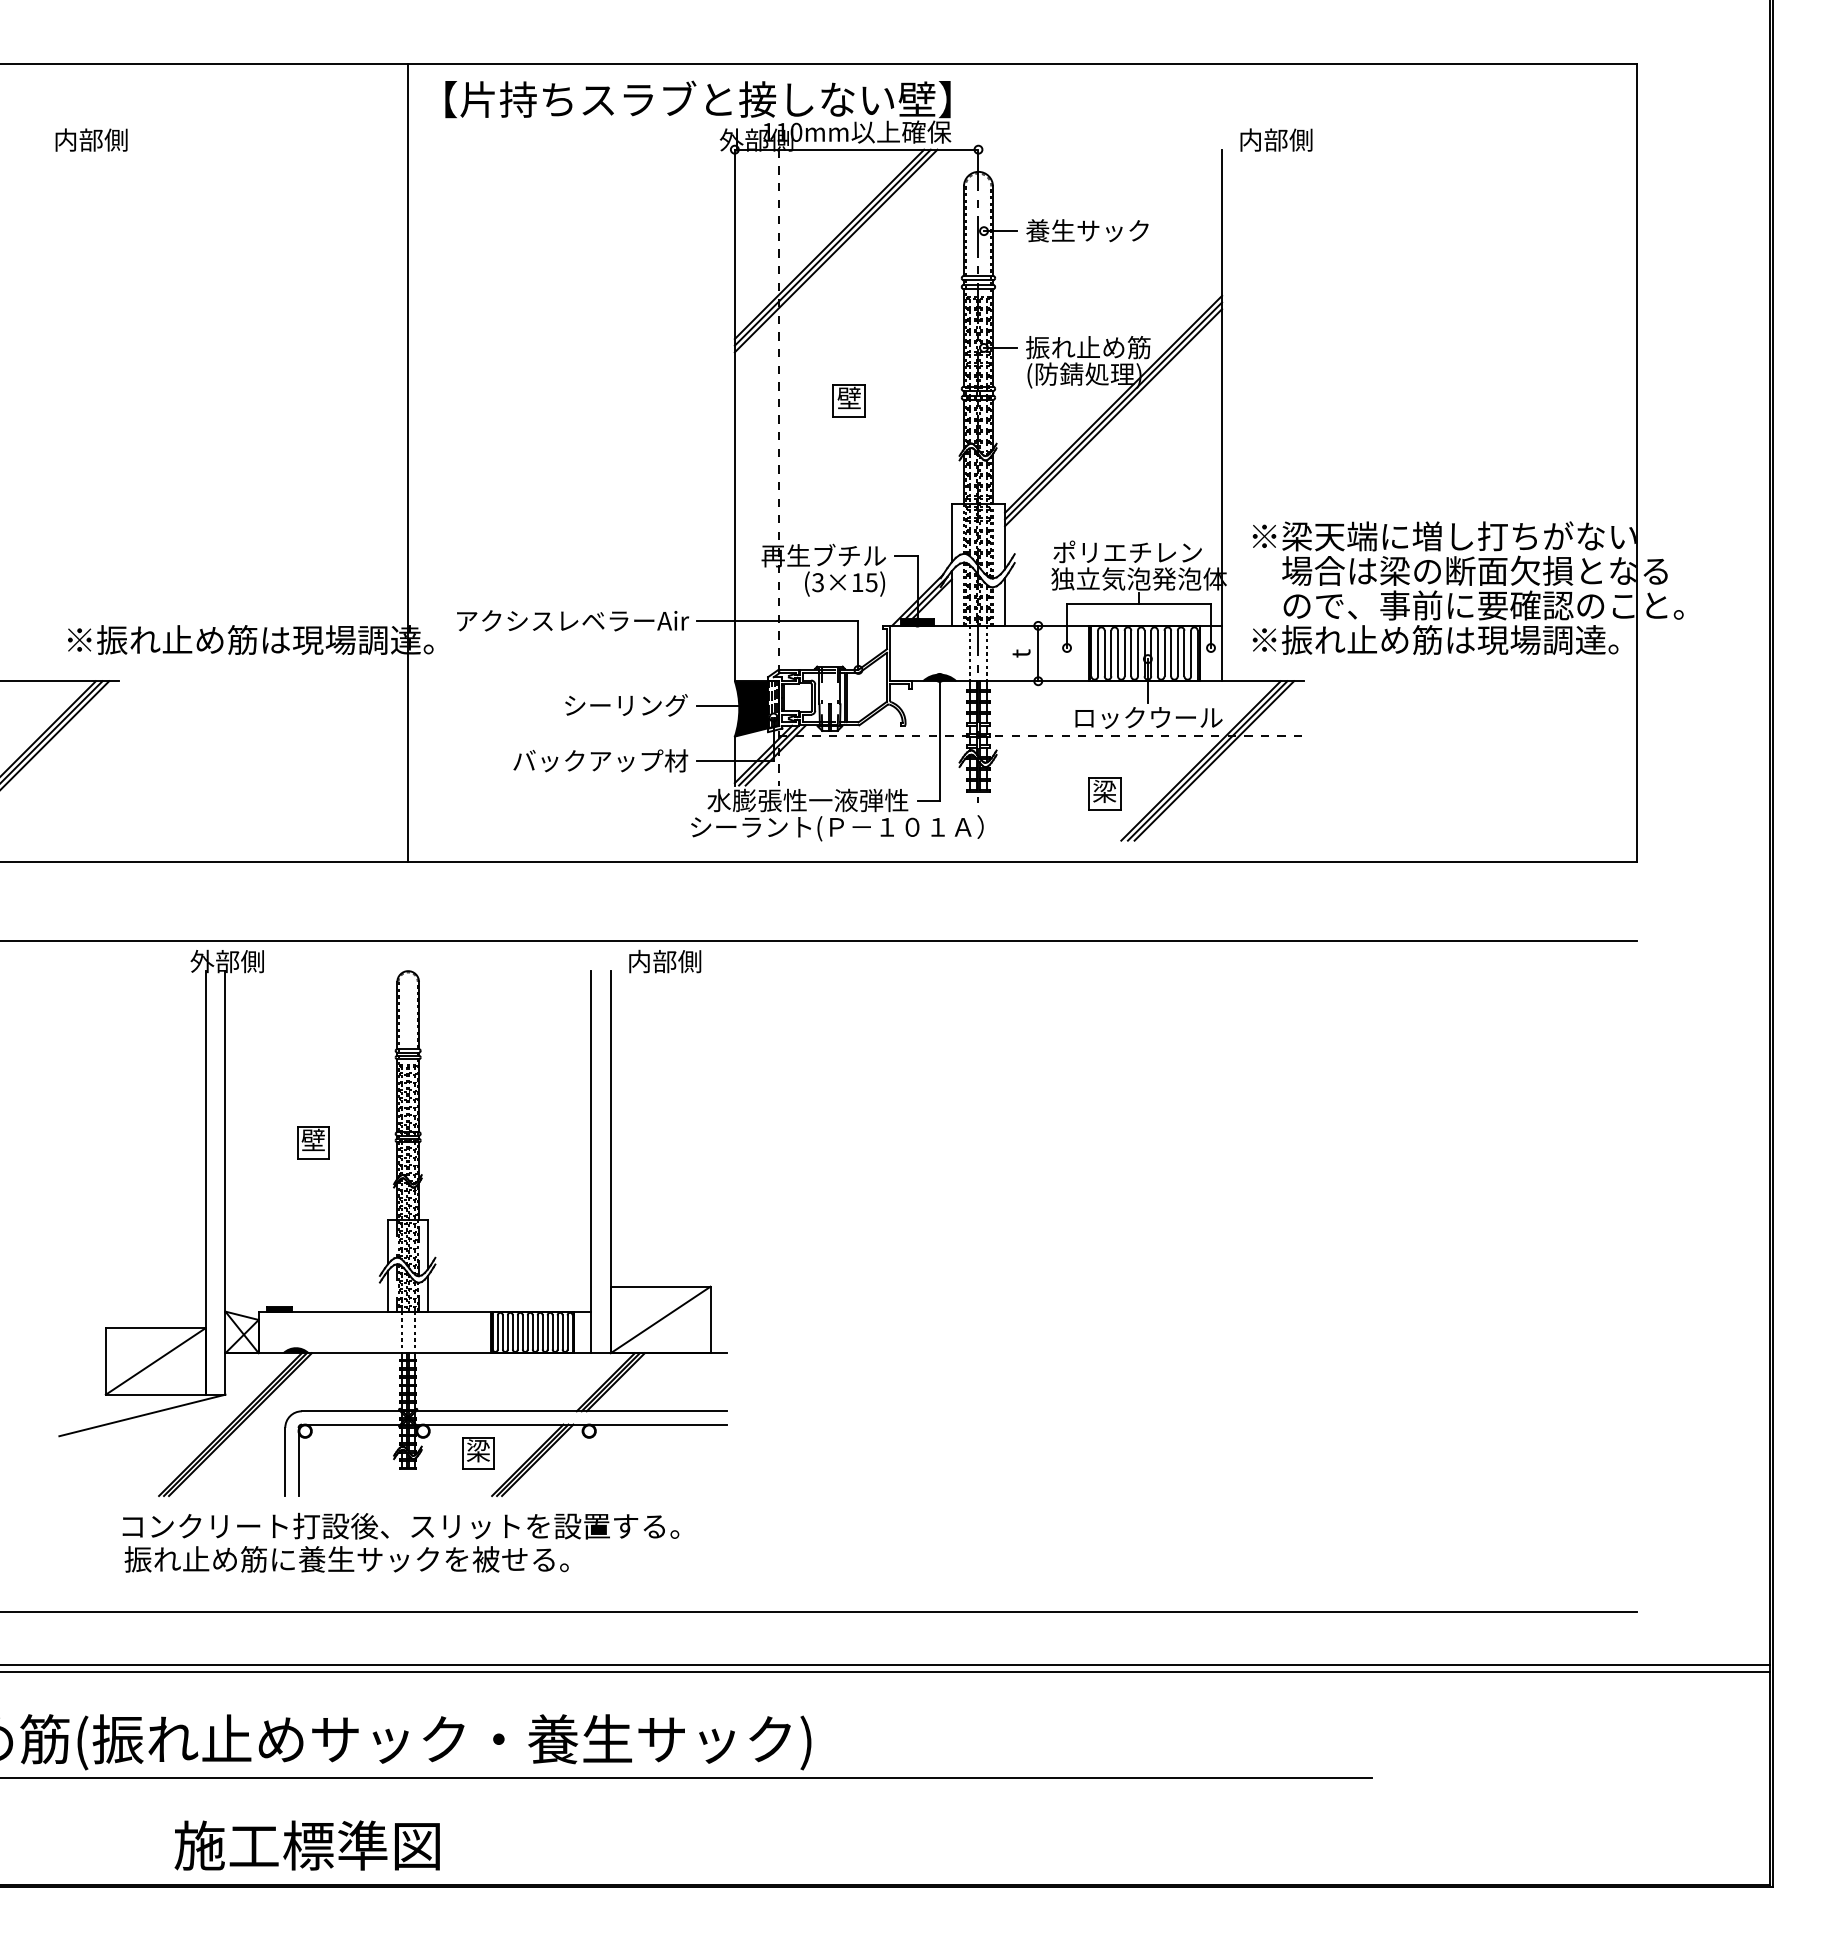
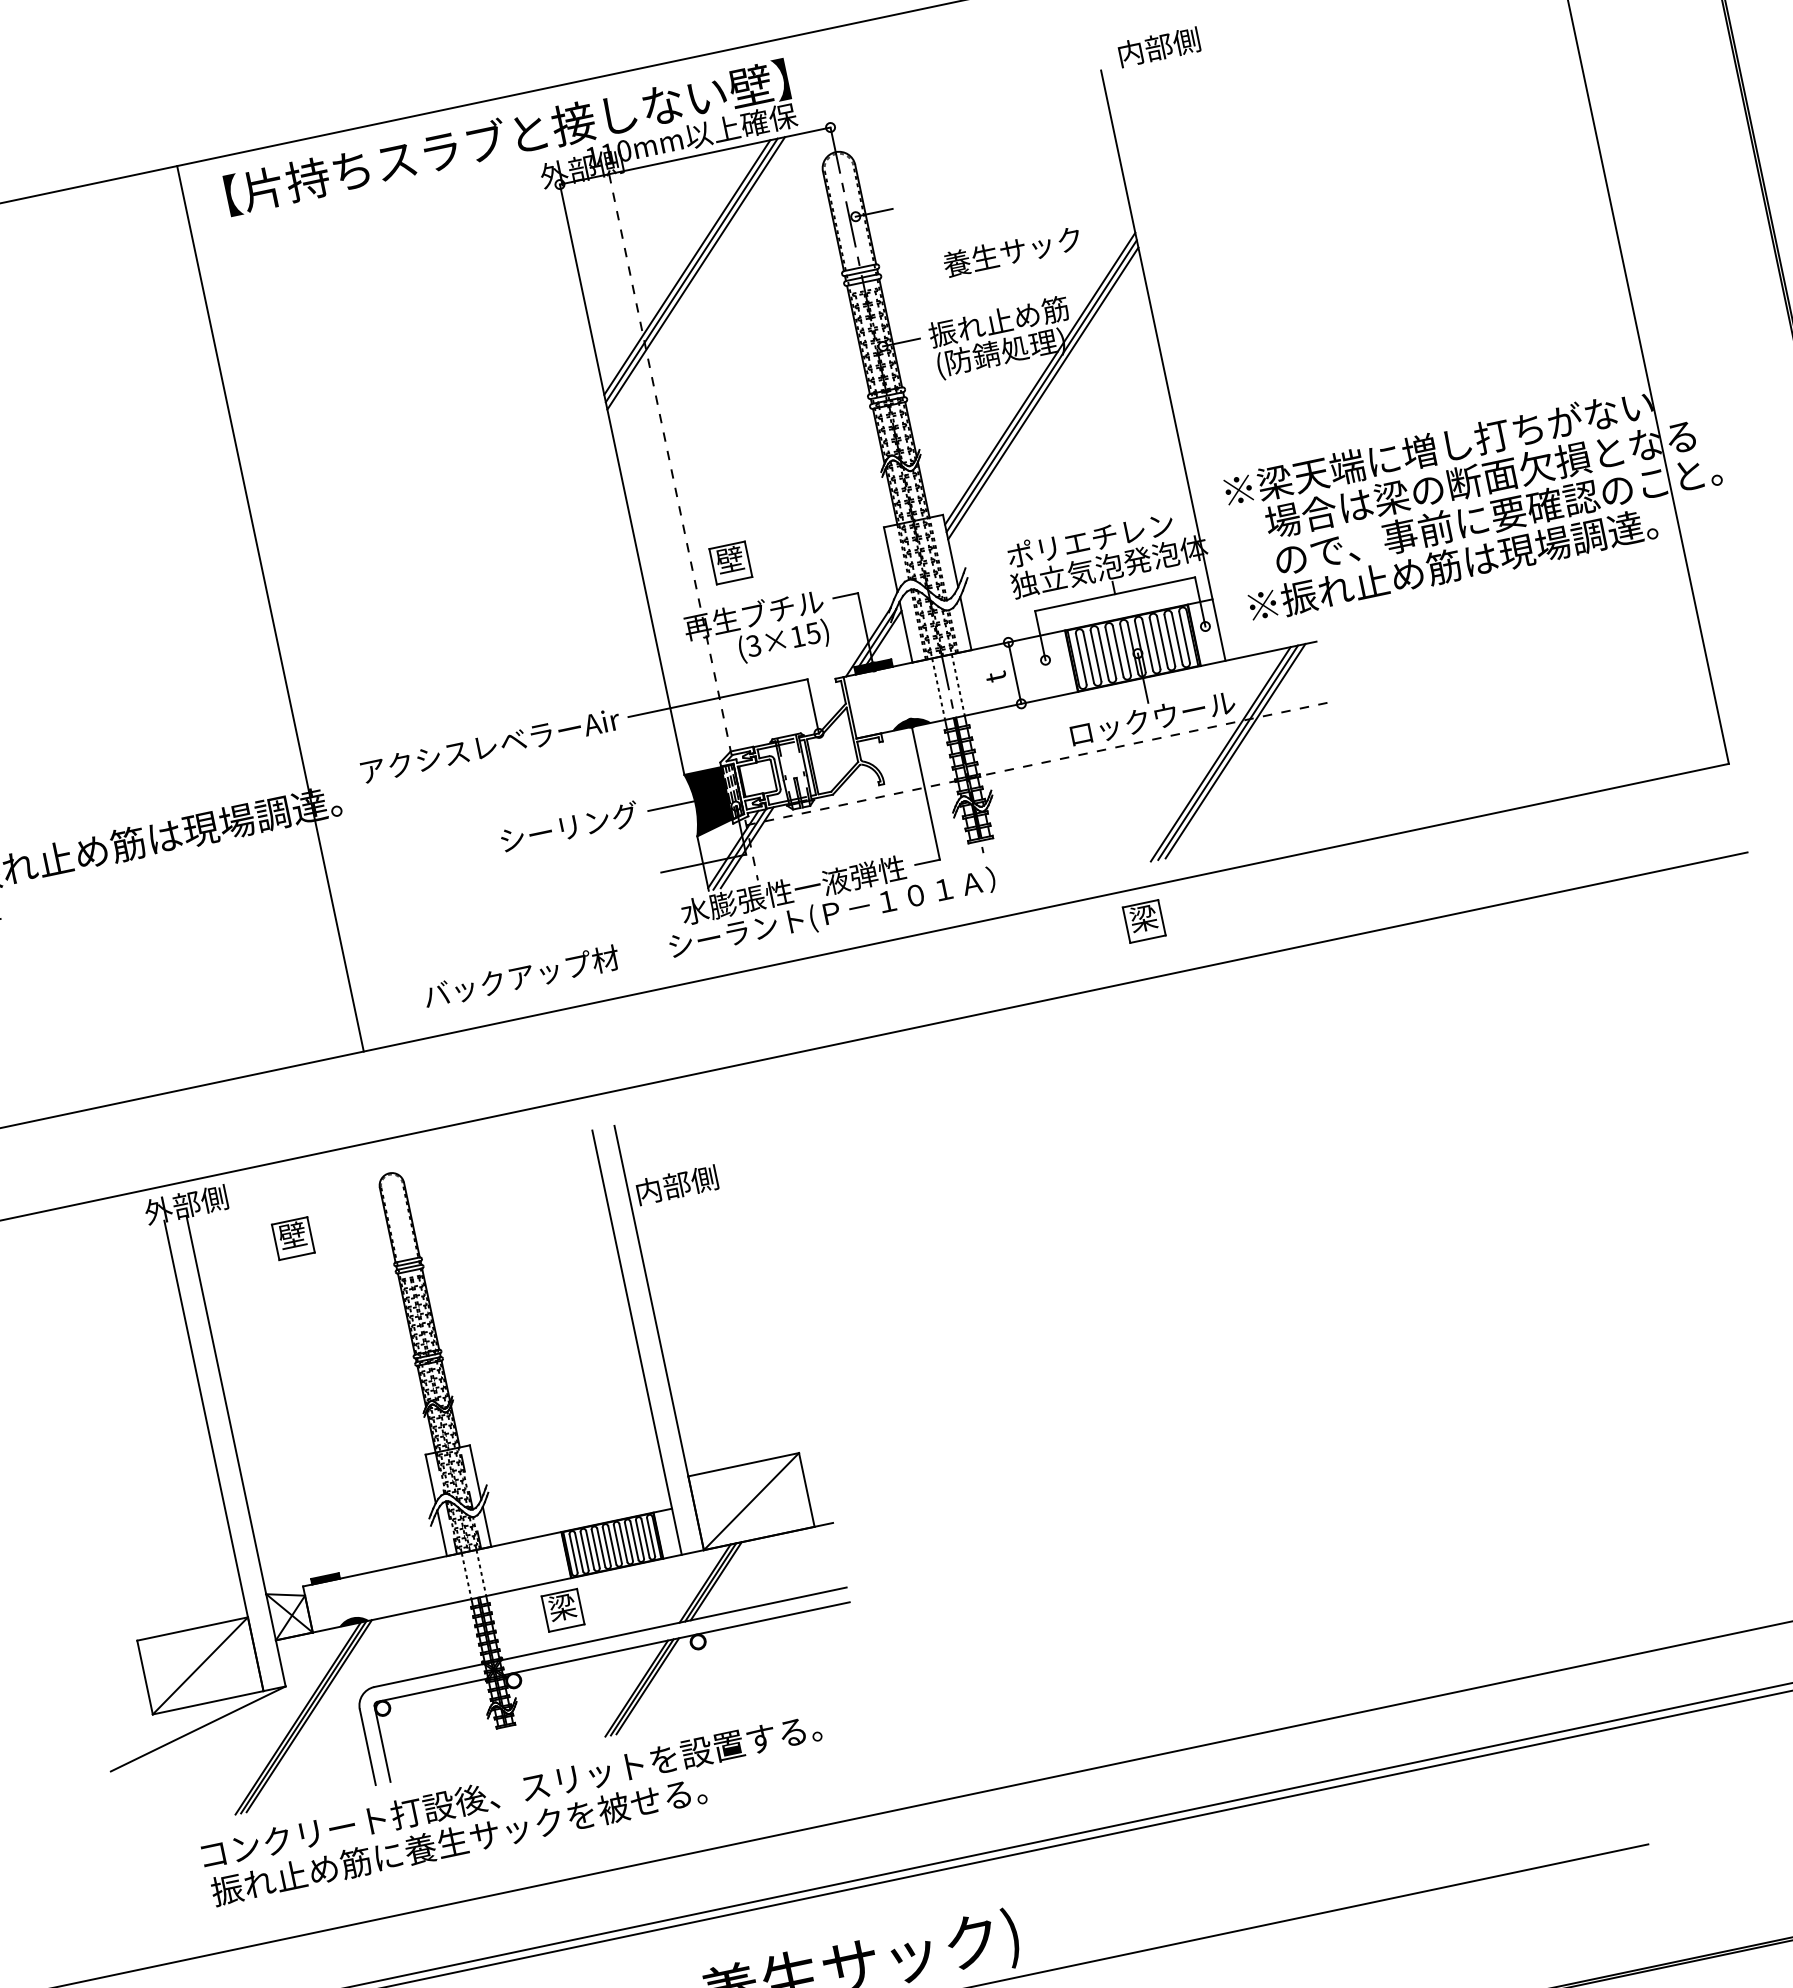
text: (1087, 230) -> (1012, 251), moved
part: (848, 400) -> (729, 562), moved
text: (600, 760) -> (521, 976), moved
part: (1104, 793) -> (1143, 920), moved
text: (665, 961) -> (677, 1184), moved
part: (313, 1142) -> (293, 1238), moved
part: (478, 1453) -> (563, 1610), moved

